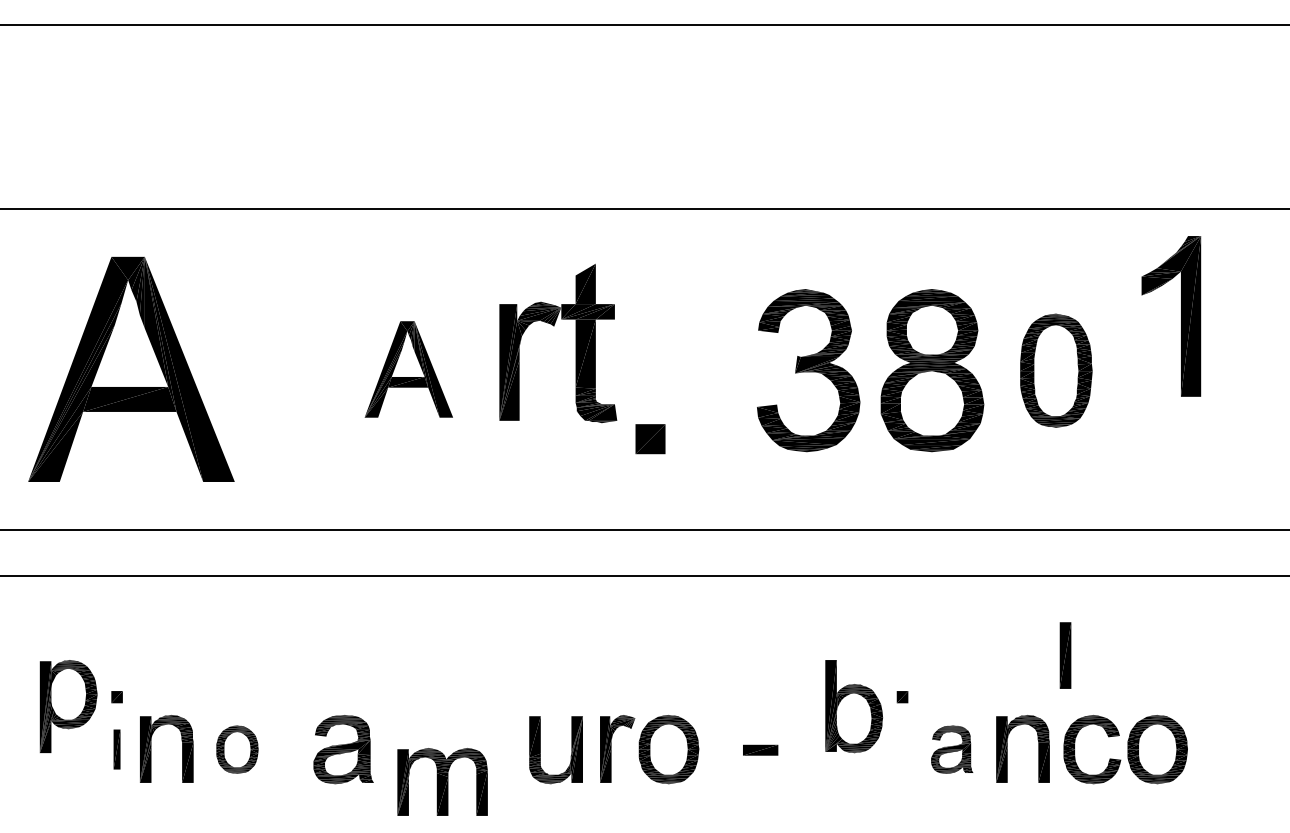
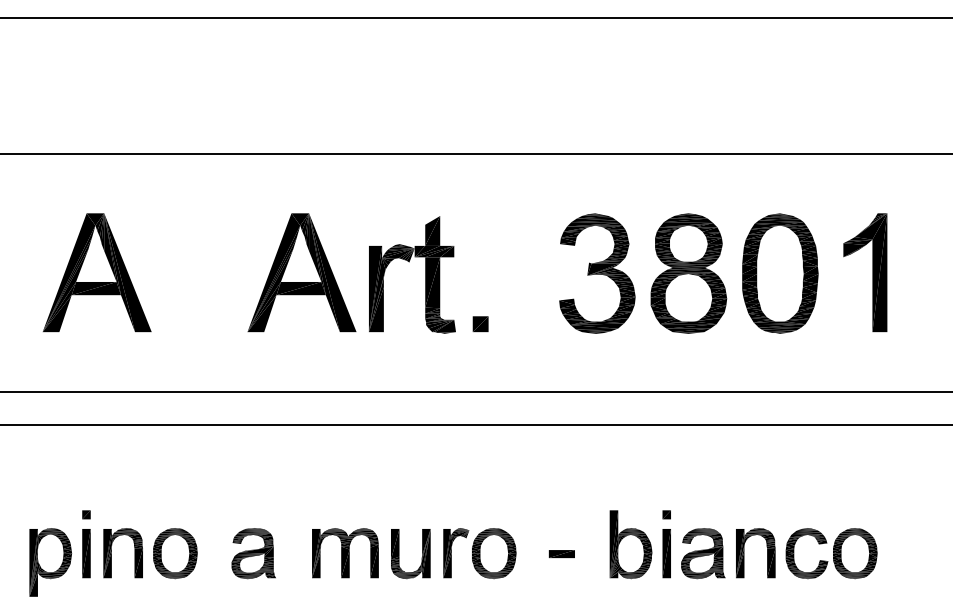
part: (1181, 316) -> (872, 272), moved
part: (575, 343) -> (425, 274), moved
part: (131, 369) -> (97, 272), size x0.71
part: (408, 369) -> (301, 272), size x1.67
part: (1056, 370) -> (780, 273), size x1.43
part: (650, 438) -> (480, 323), size x0.71
part: (1065, 655) -> (666, 553), moved
part: (68, 706) -> (50, 562), moved
part: (854, 706) -> (631, 544), moved
part: (116, 749) -> (86, 553), size x1.67
part: (237, 749) -> (175, 553), size x1.43
part: (952, 749) -> (703, 553), size x1.43
part: (442, 781) -> (345, 552), moved

